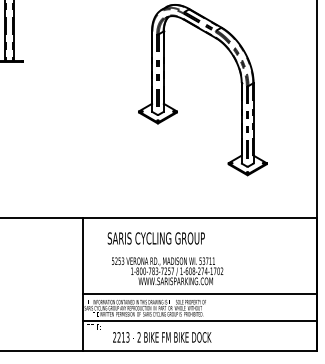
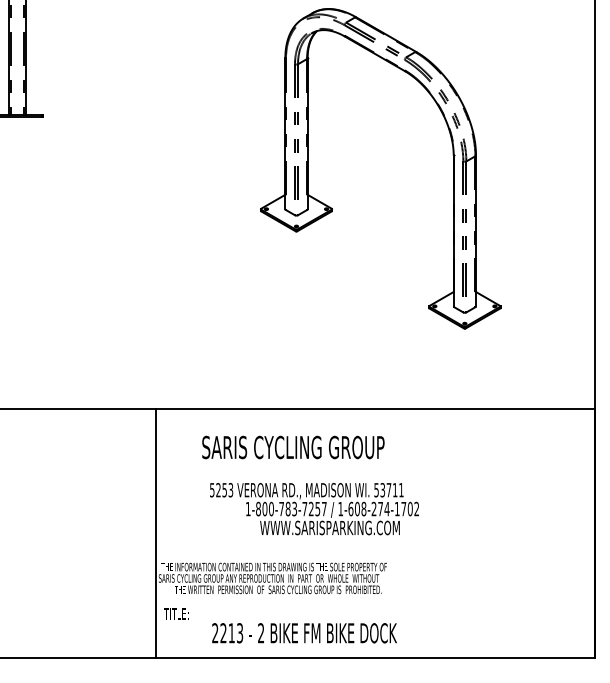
line: (200, 294) -> (376, 552), removed
line: (200, 321) -> (376, 603), removed

